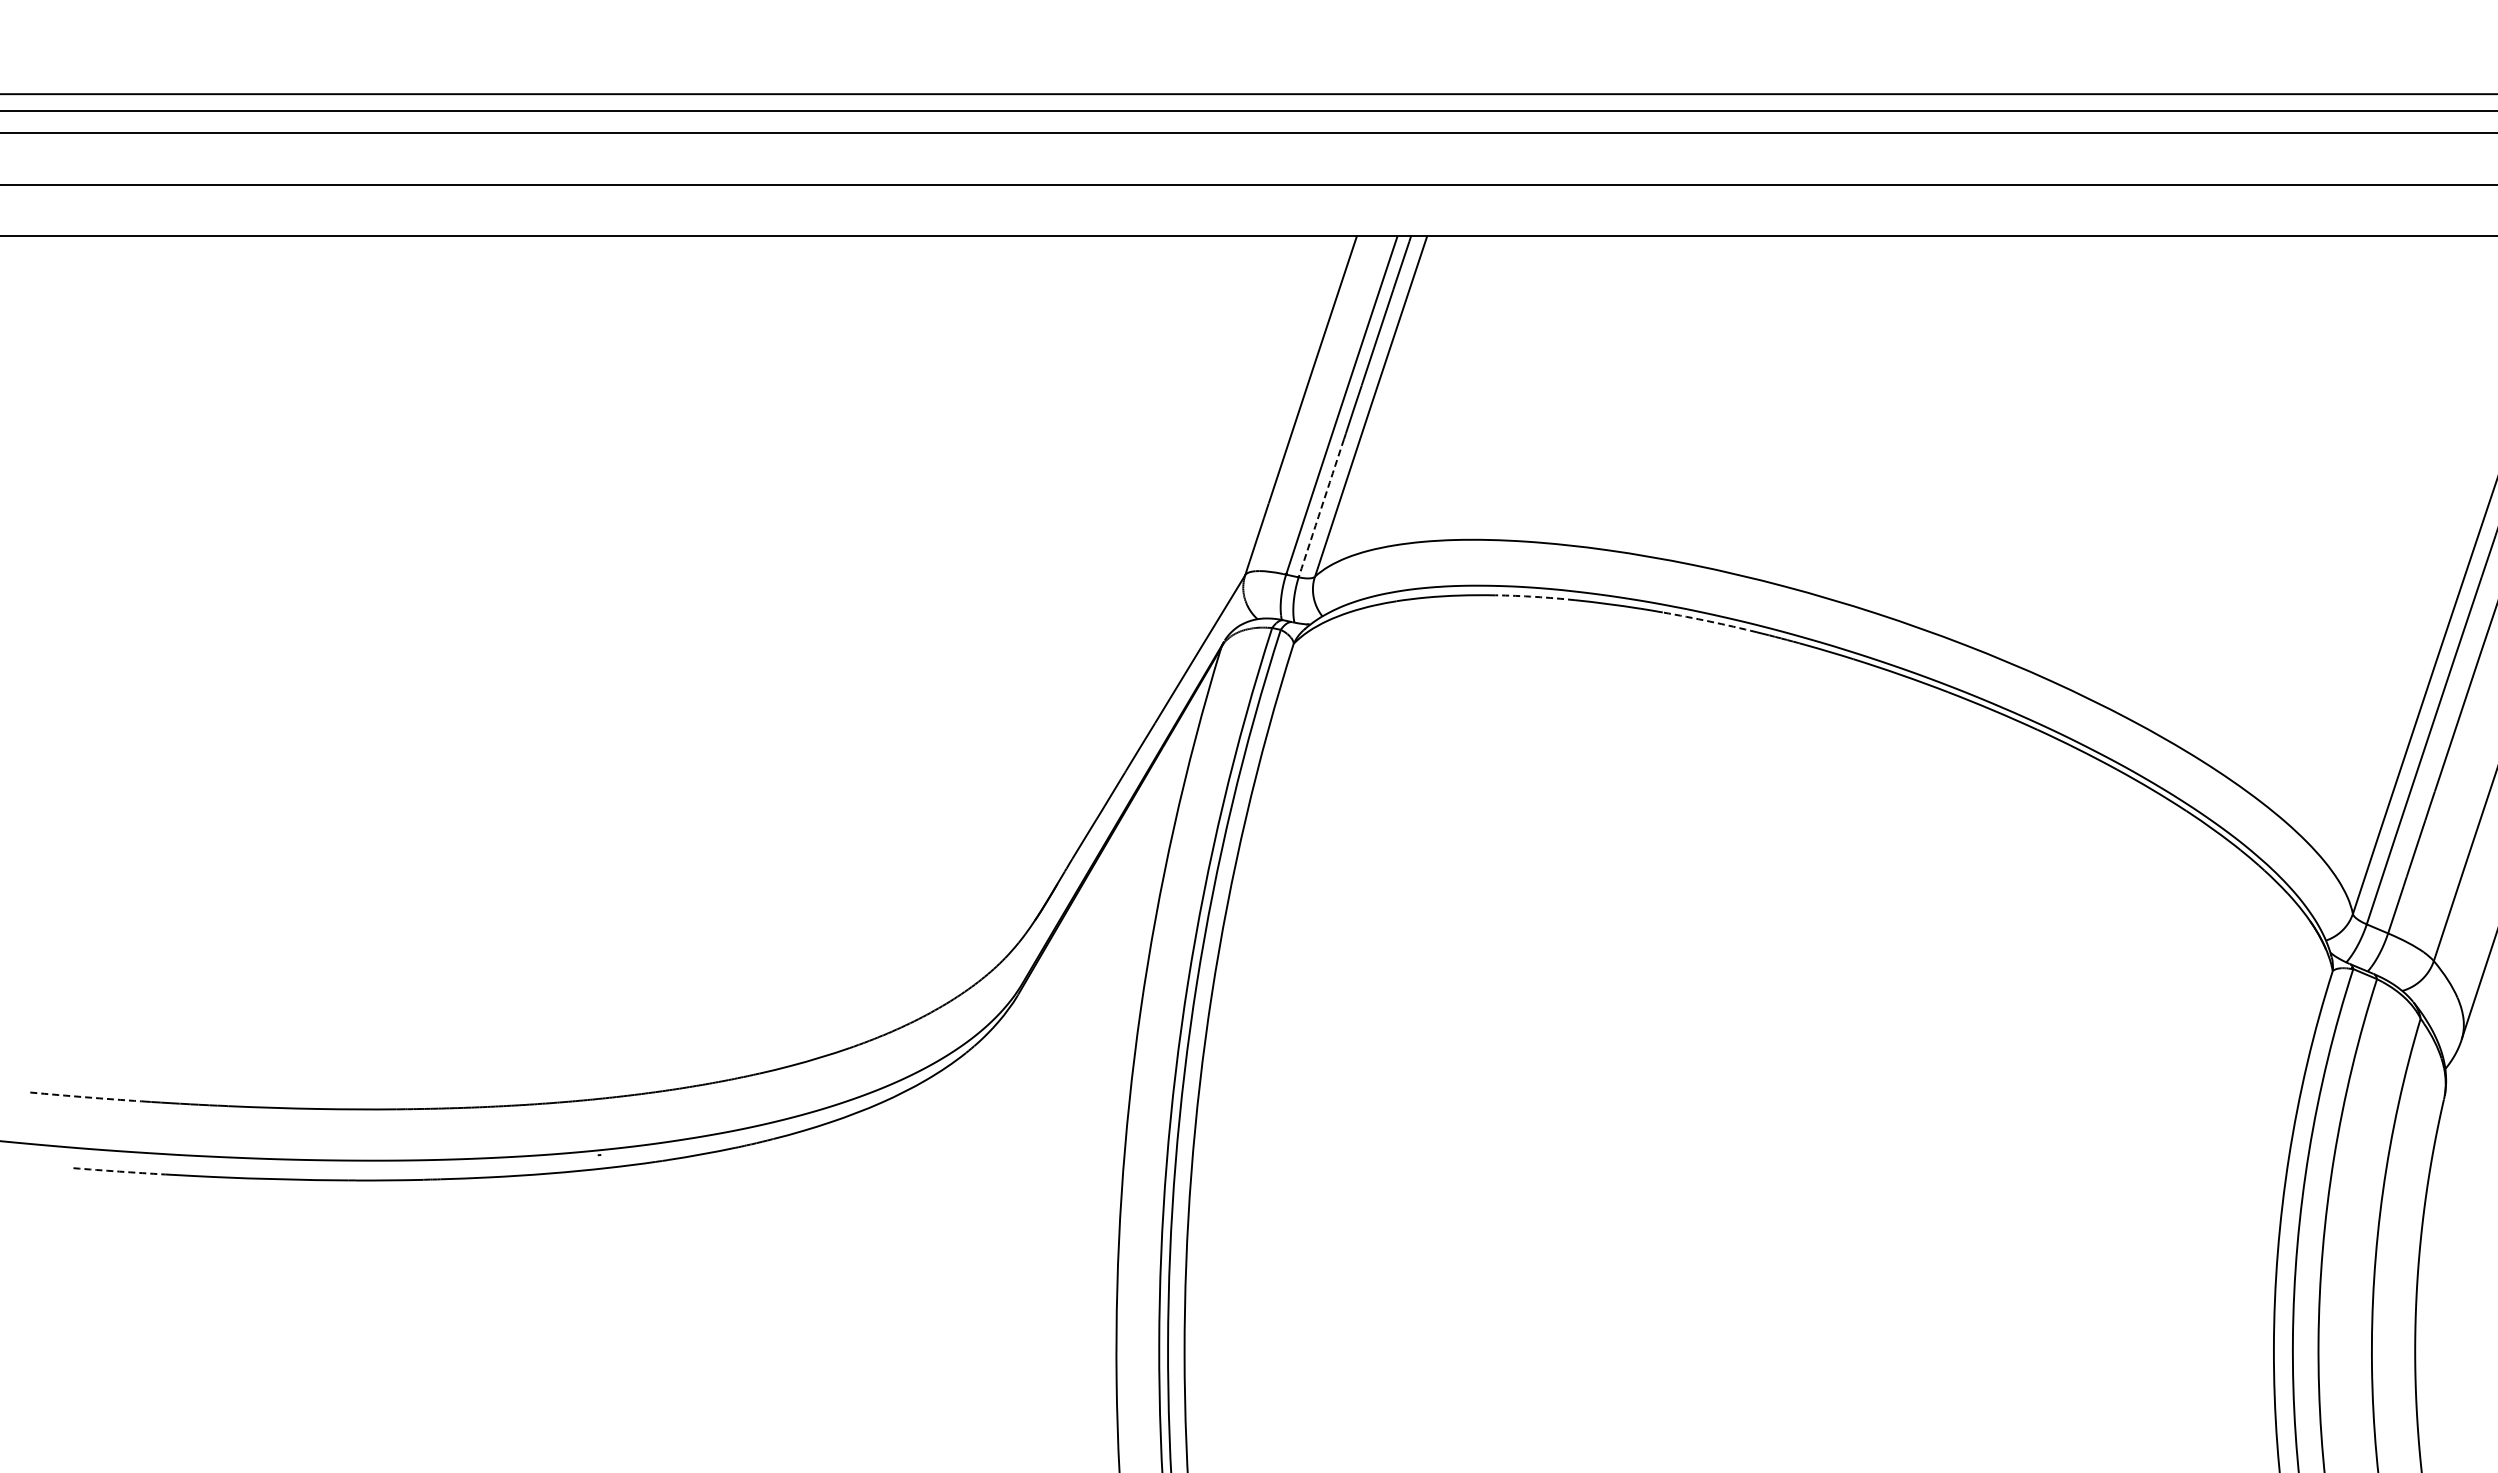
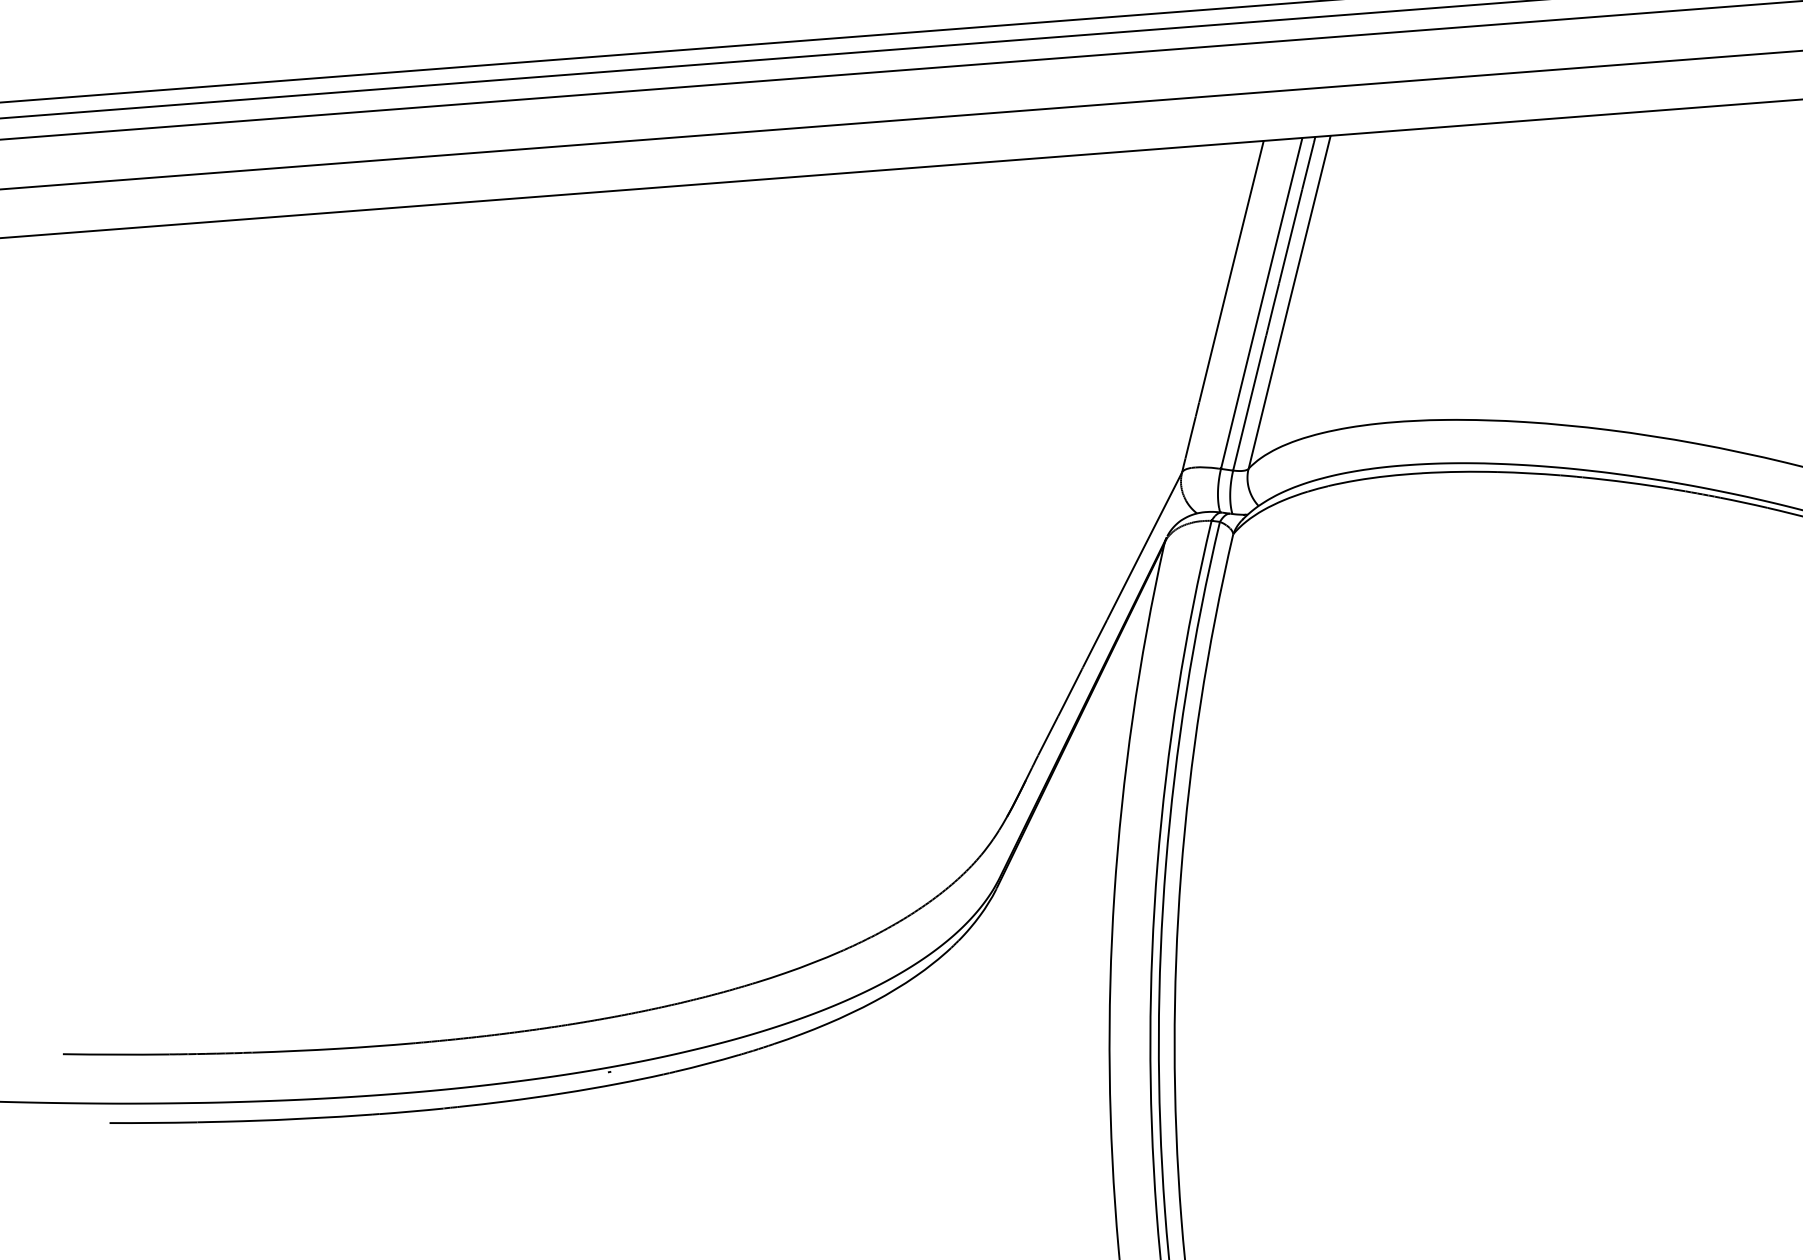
arc: (1321, 508) -> (1249, 403), dashed -> solid
arc: (1535, 596) -> (1460, 471), dashed -> solid
arc: (1710, 621) -> (1628, 482), dashed -> solid
arc: (85, 1097) -> (115, 1054), dashed -> solid
arc: (119, 1171) -> (153, 1122), dashed -> solid

